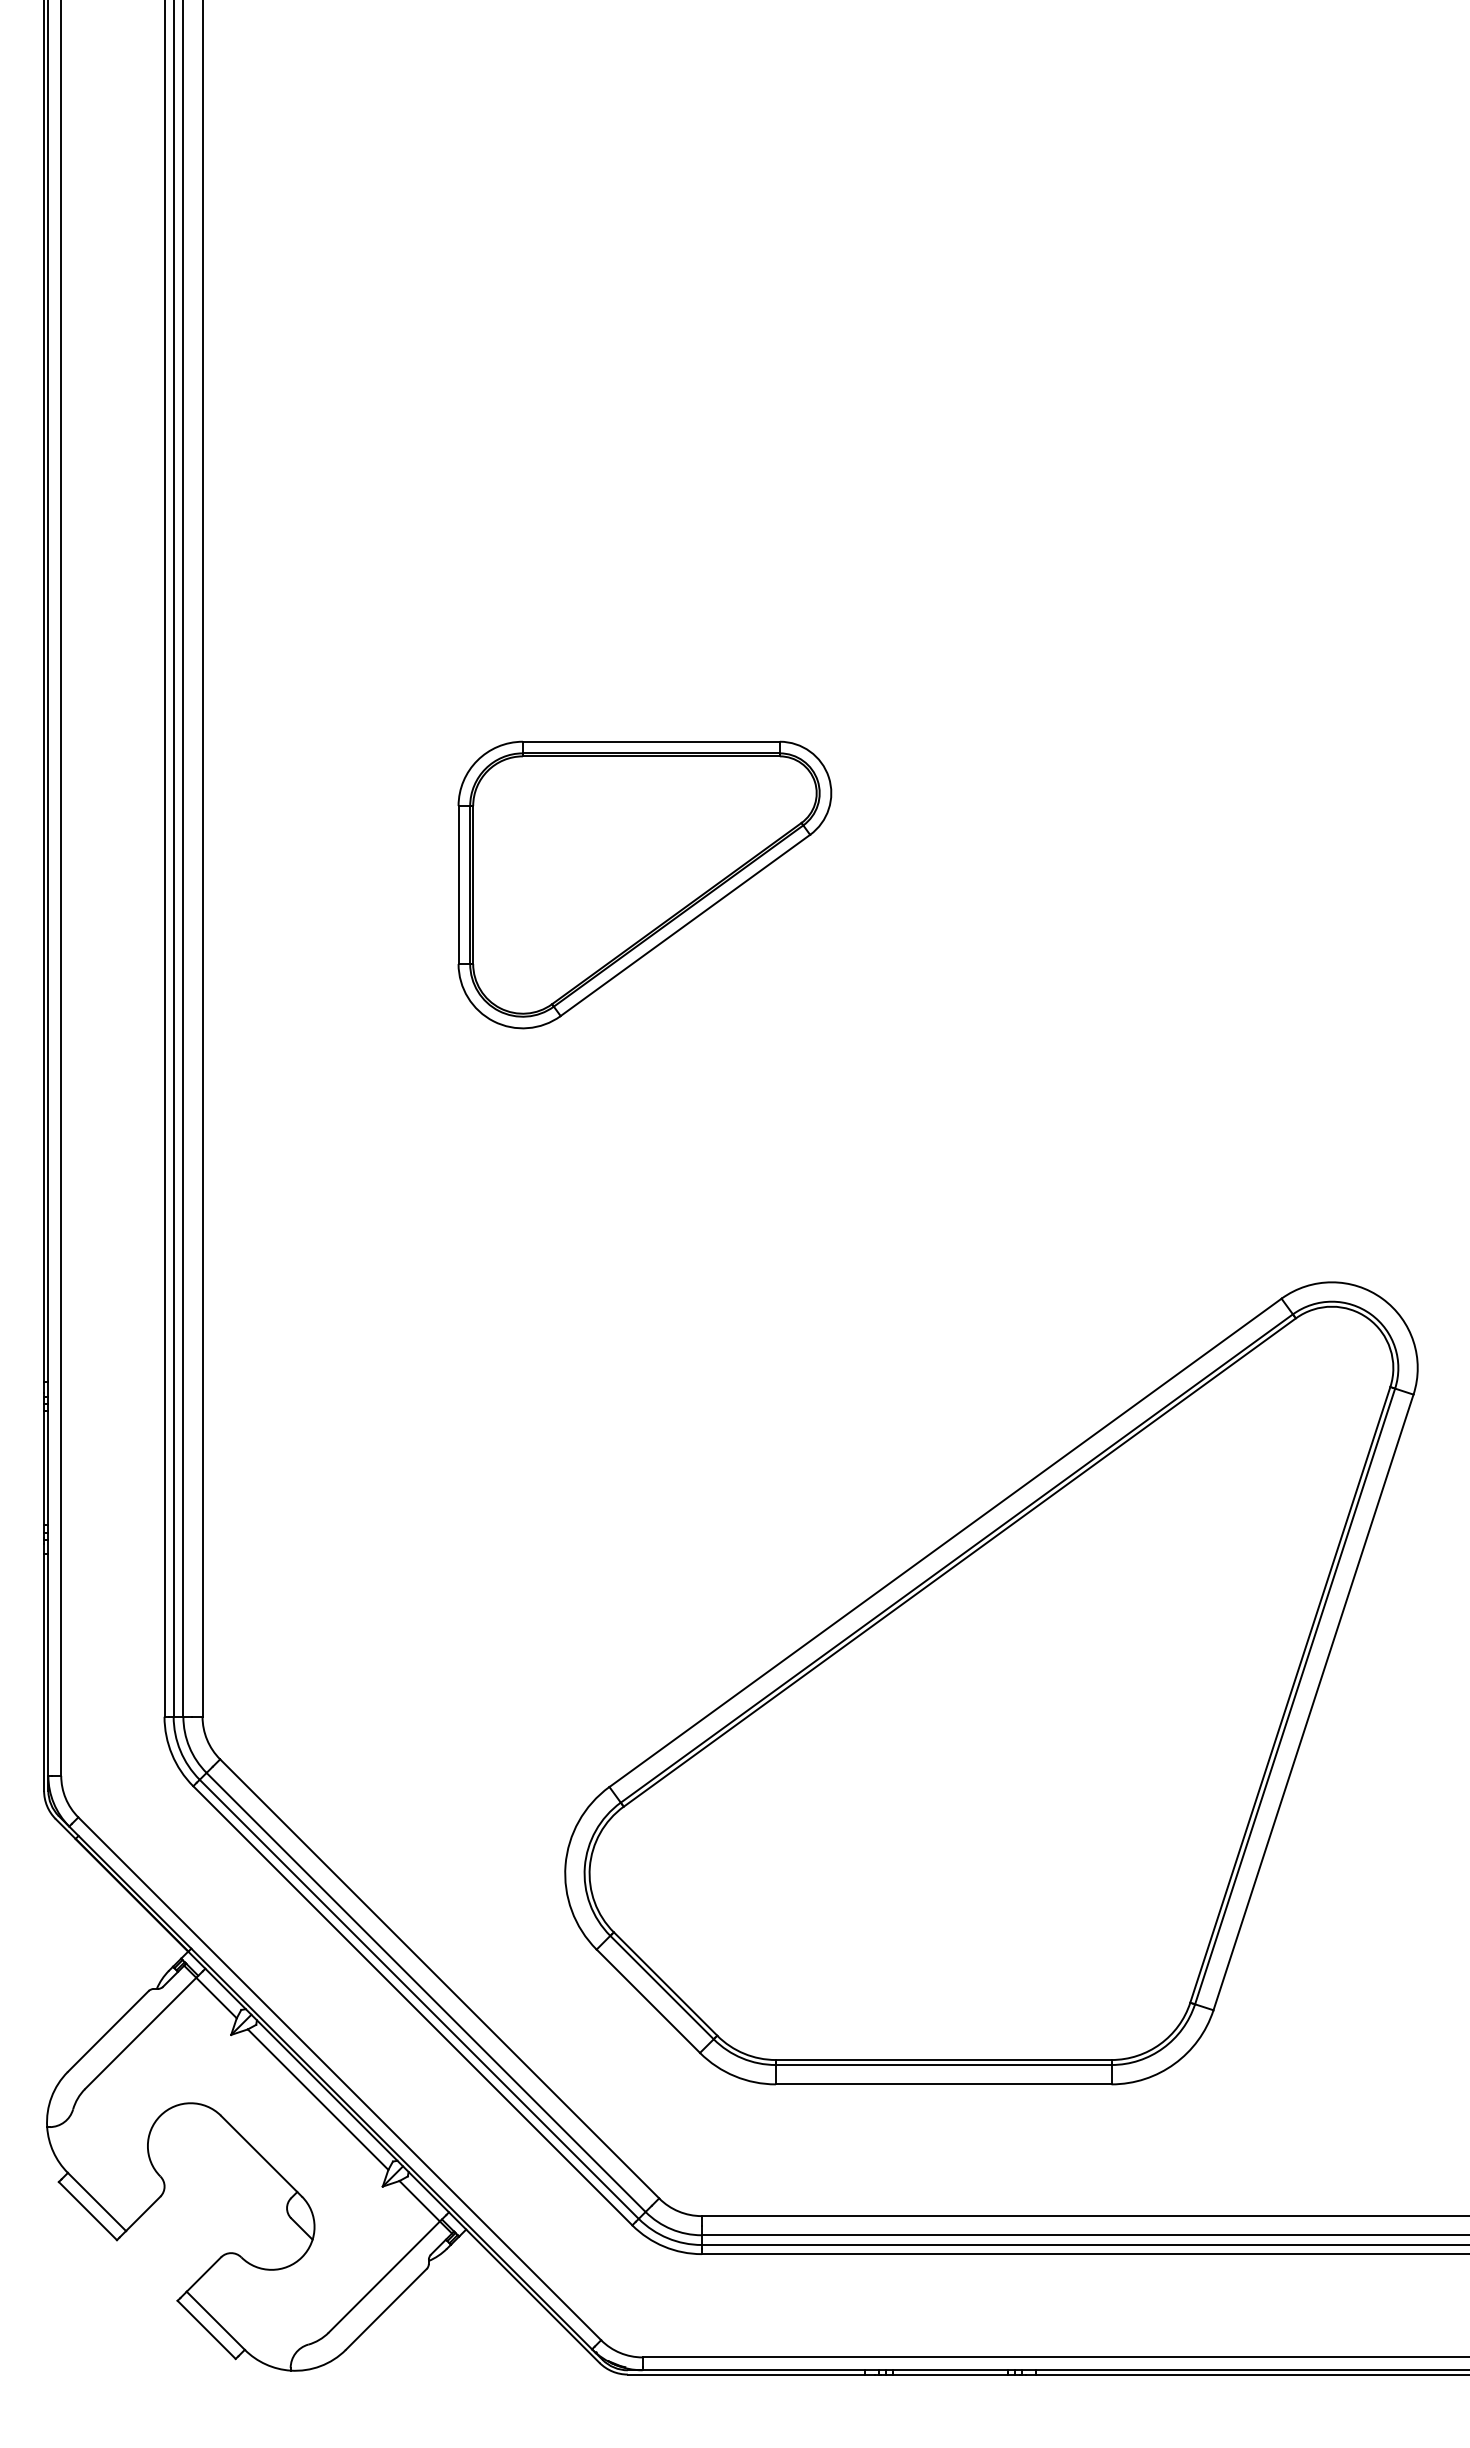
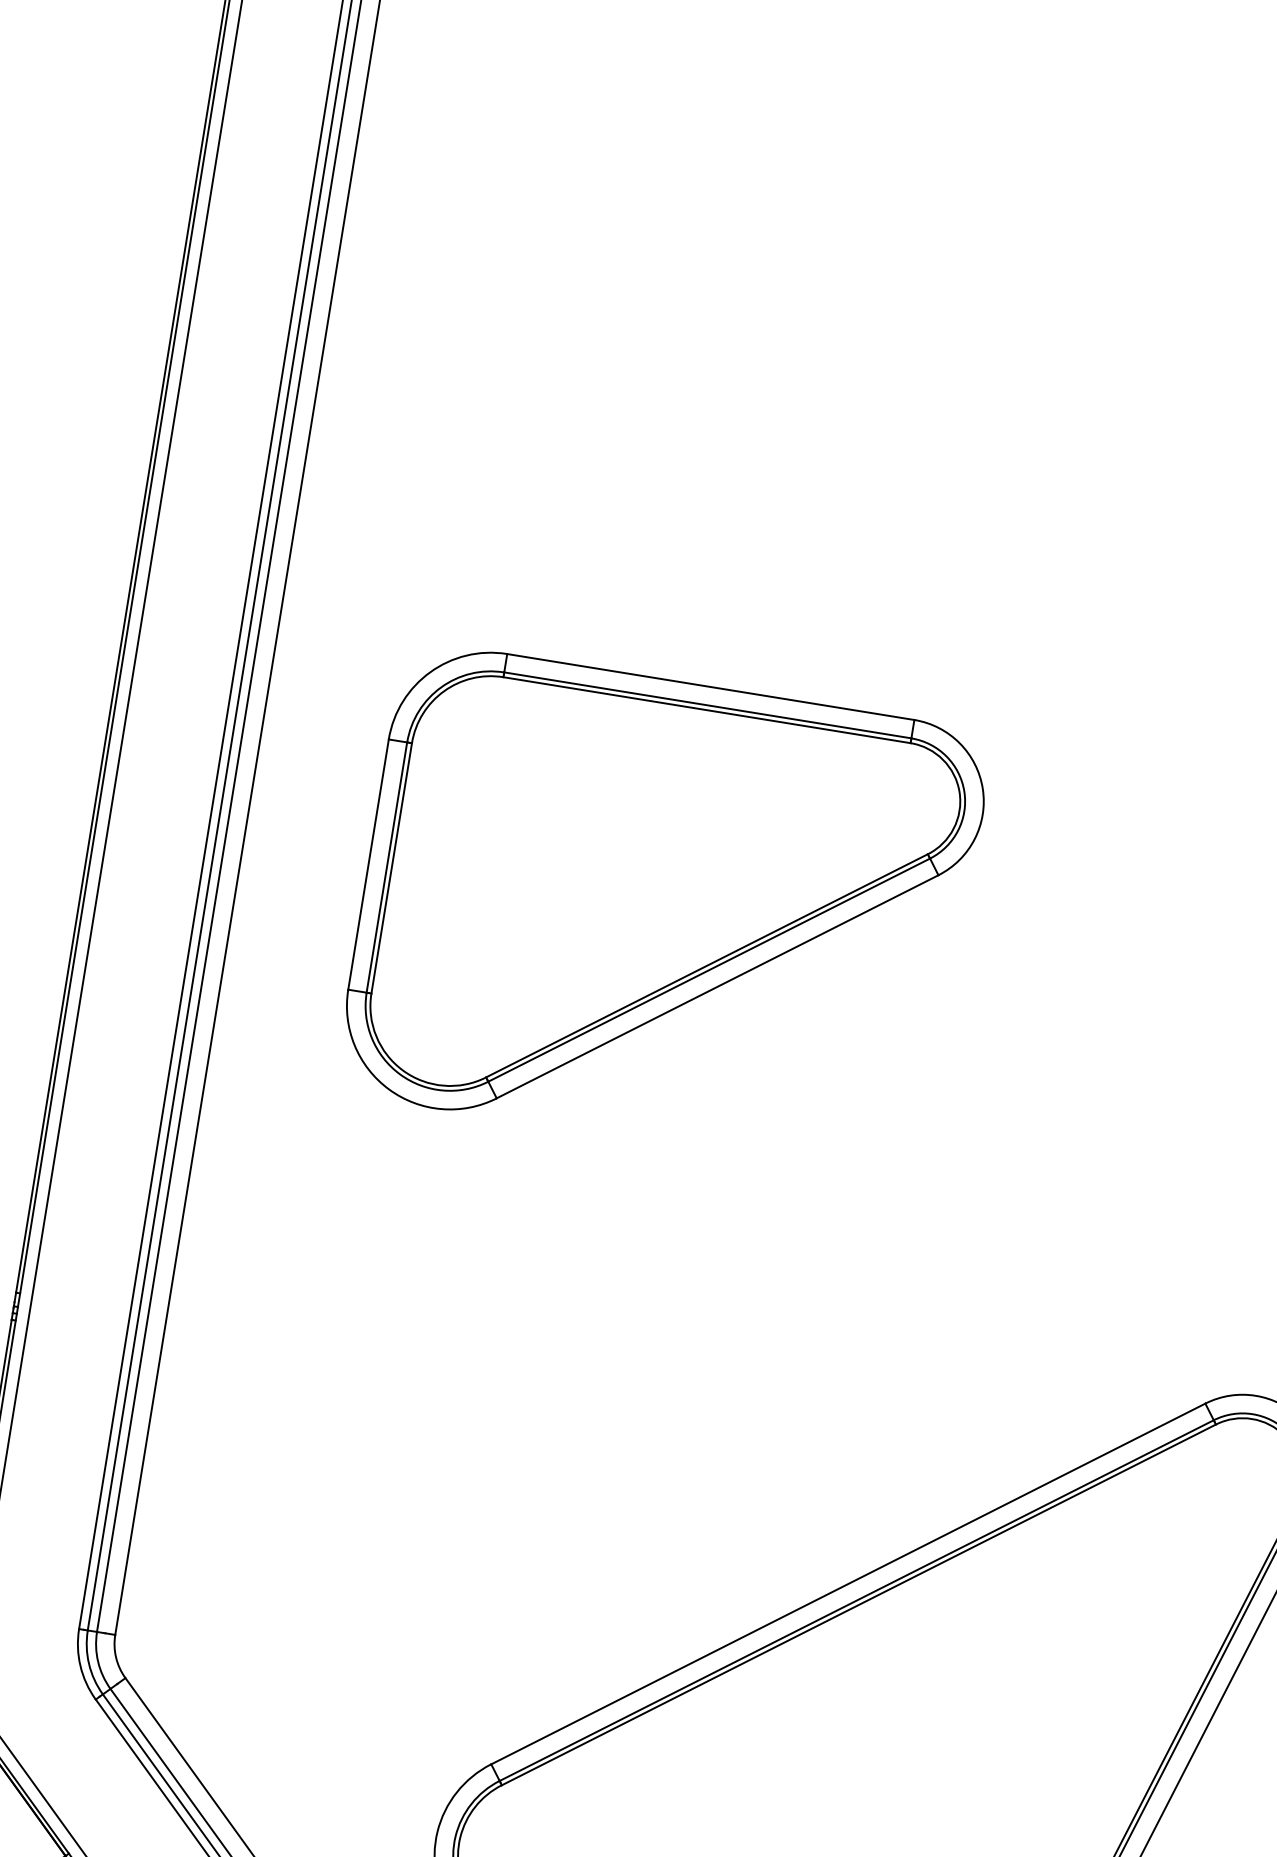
part: (644, 884) -> (663, 911), size x1.67

